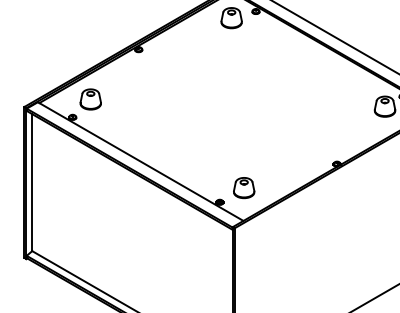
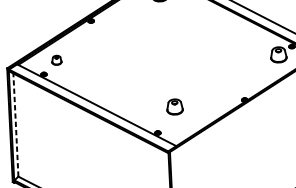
part: (90, 99) -> (56, 60), size x0.6
line: (32, 182) -> (16, 124), solid -> dashed
part: (244, 188) -> (175, 107), moved

